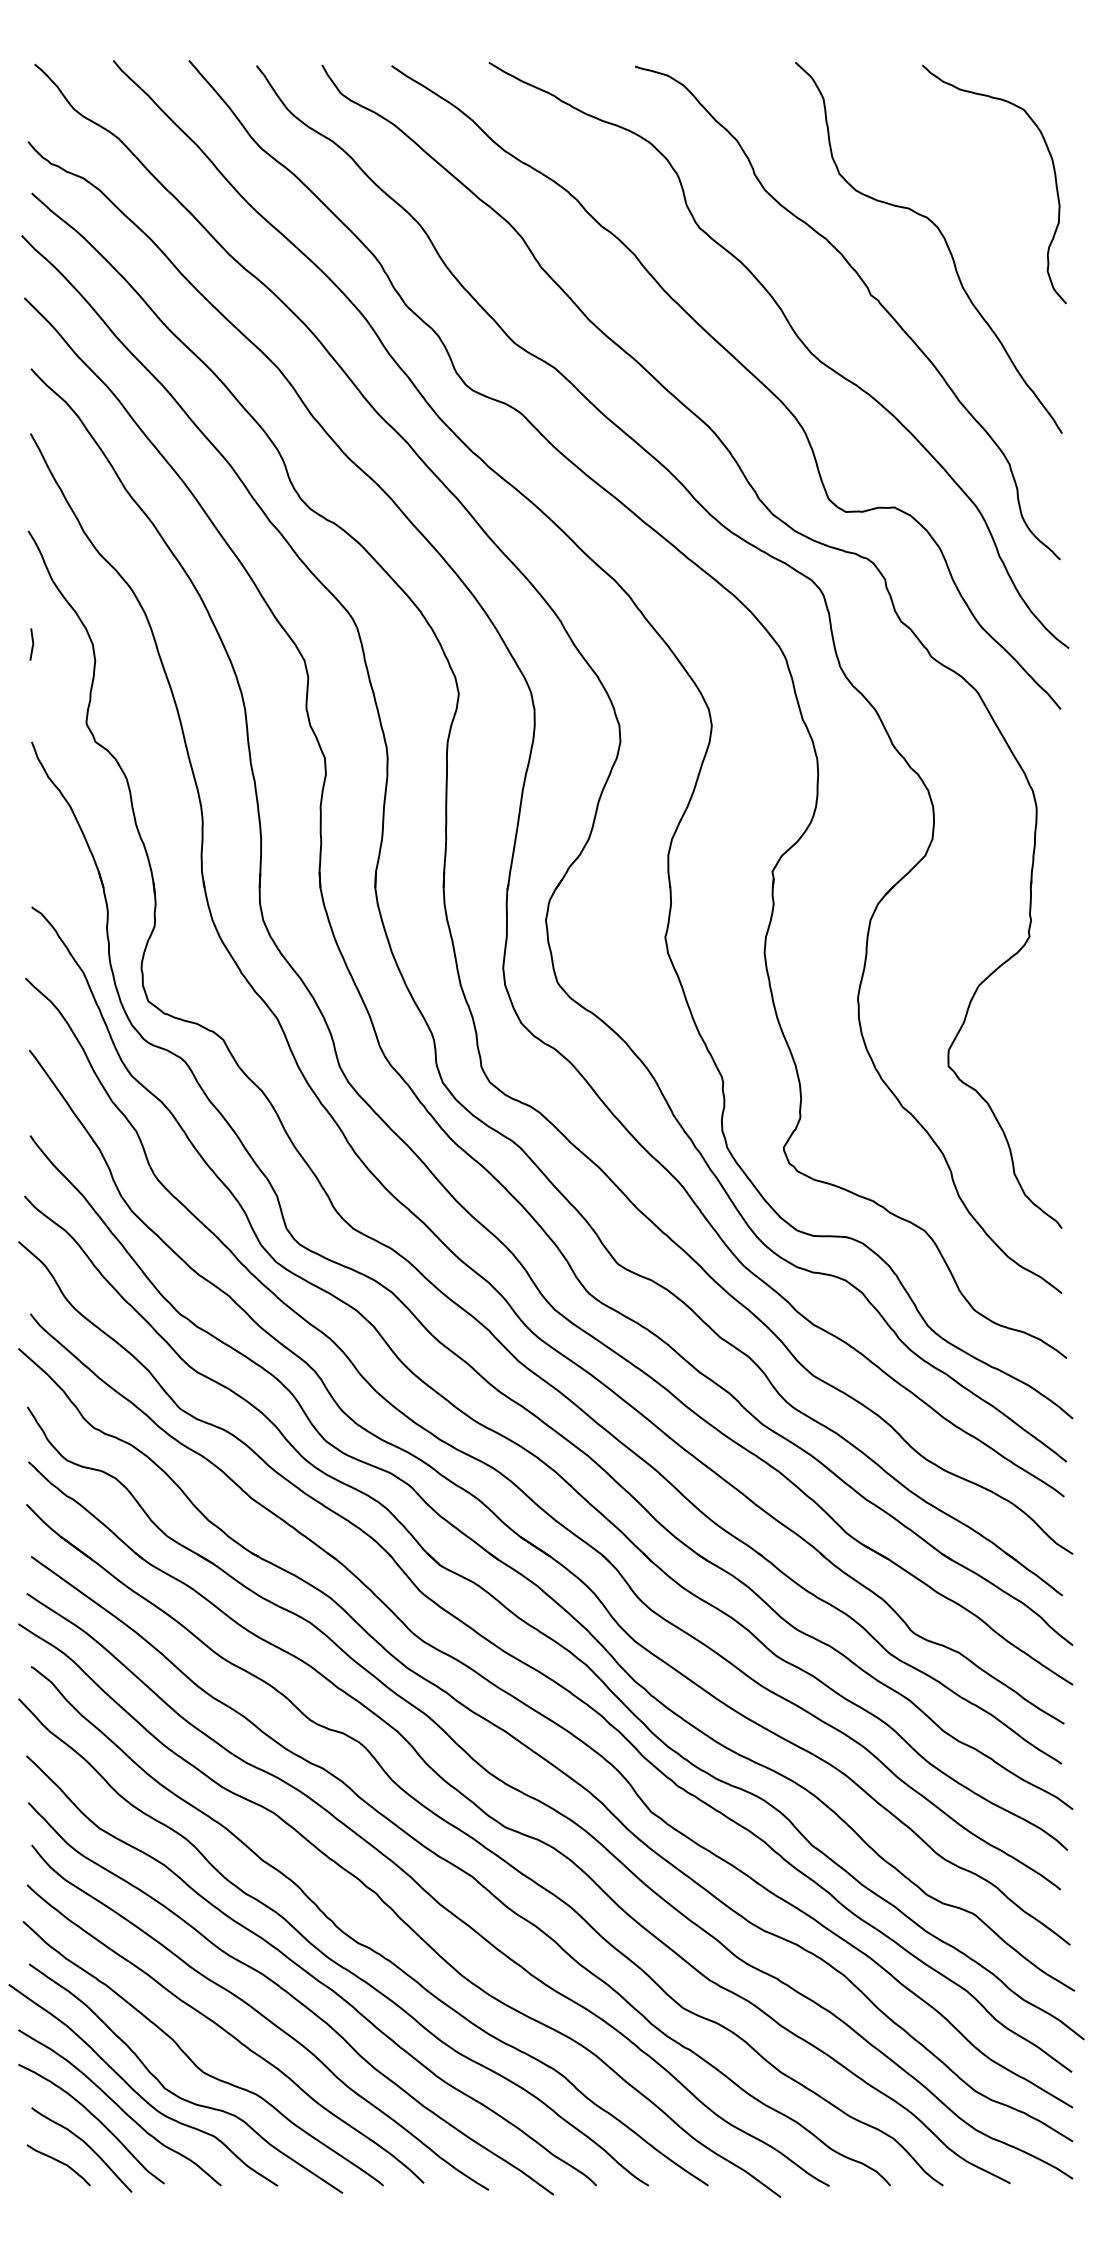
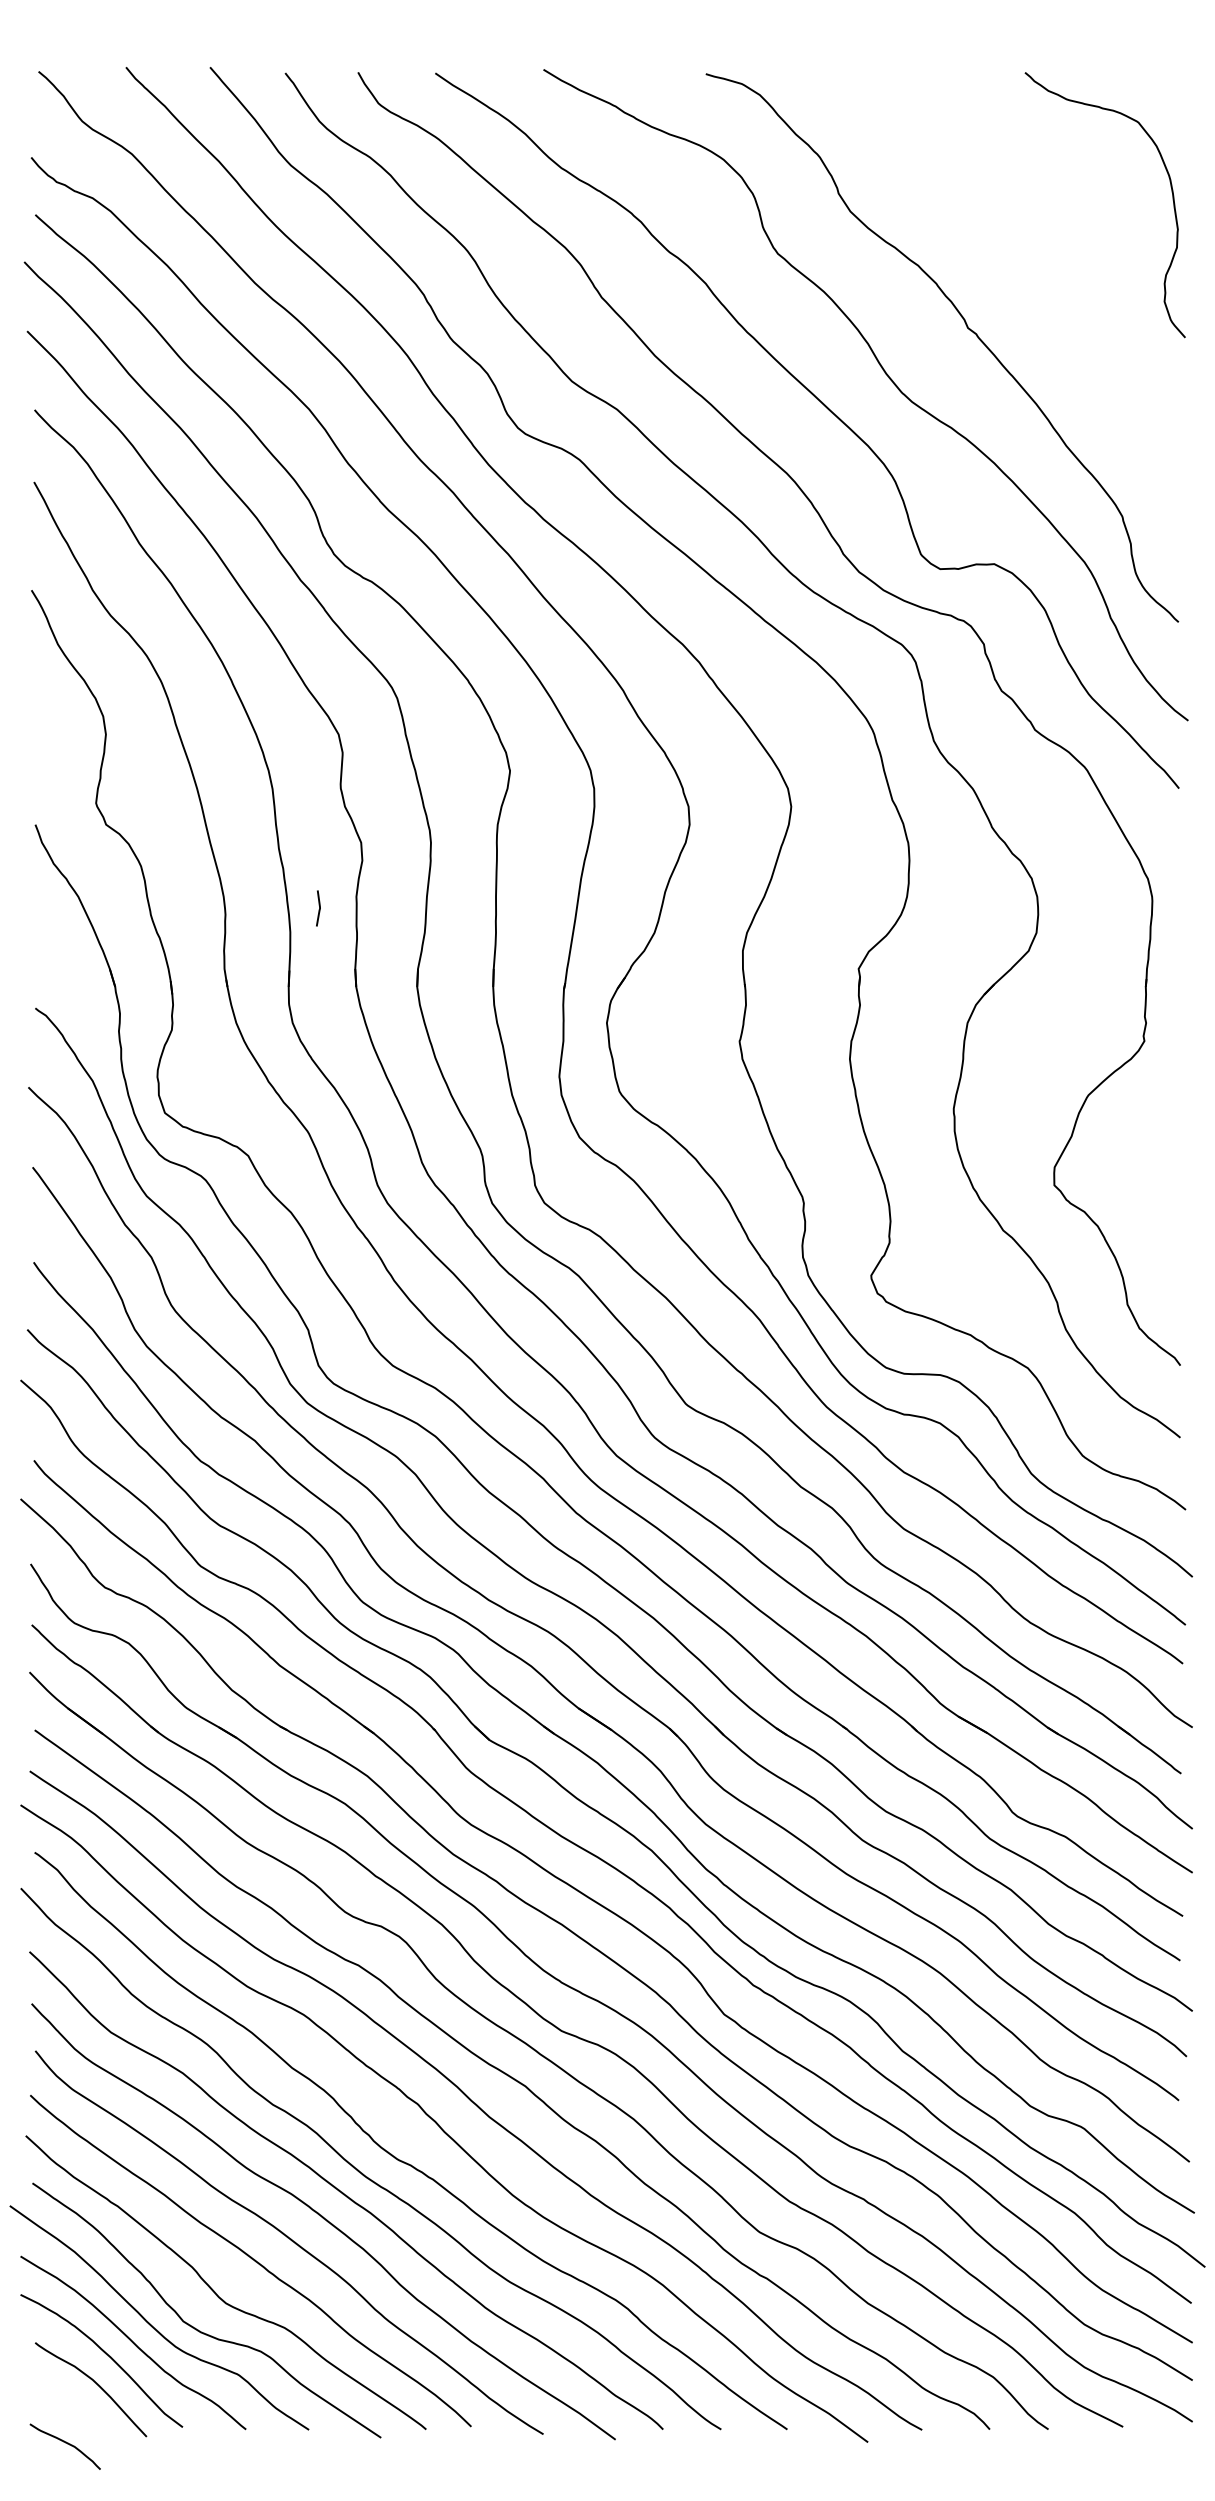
curve: (944, 240) -> (1049, 267), removed
line: (32, 644) -> (319, 908), moved
curve: (58, 2162) -> (65, 2443), moved

